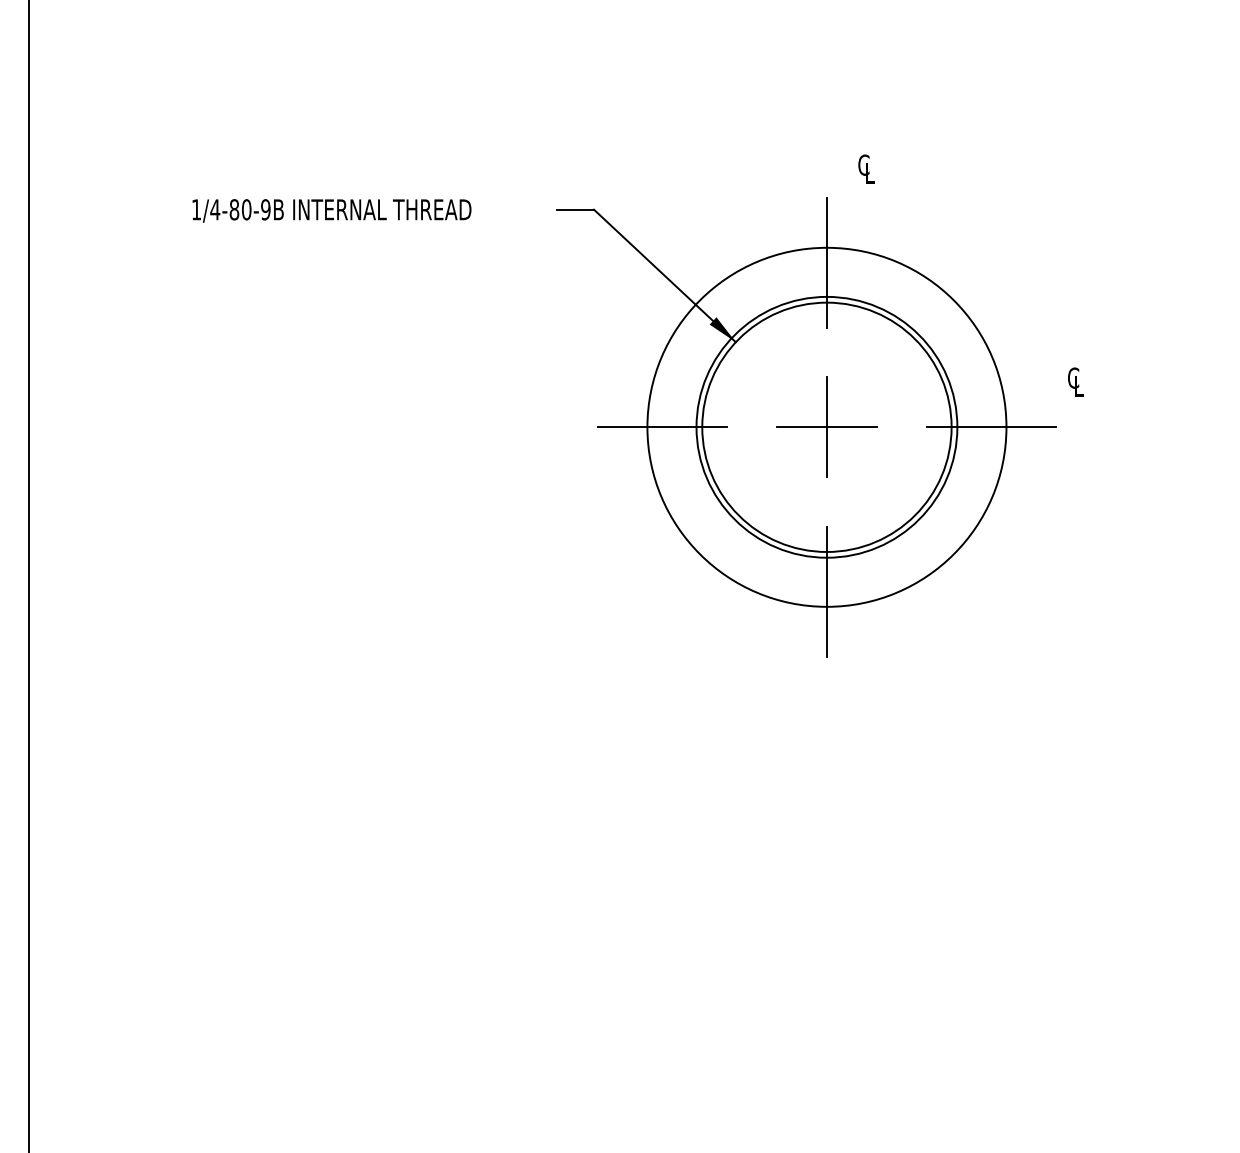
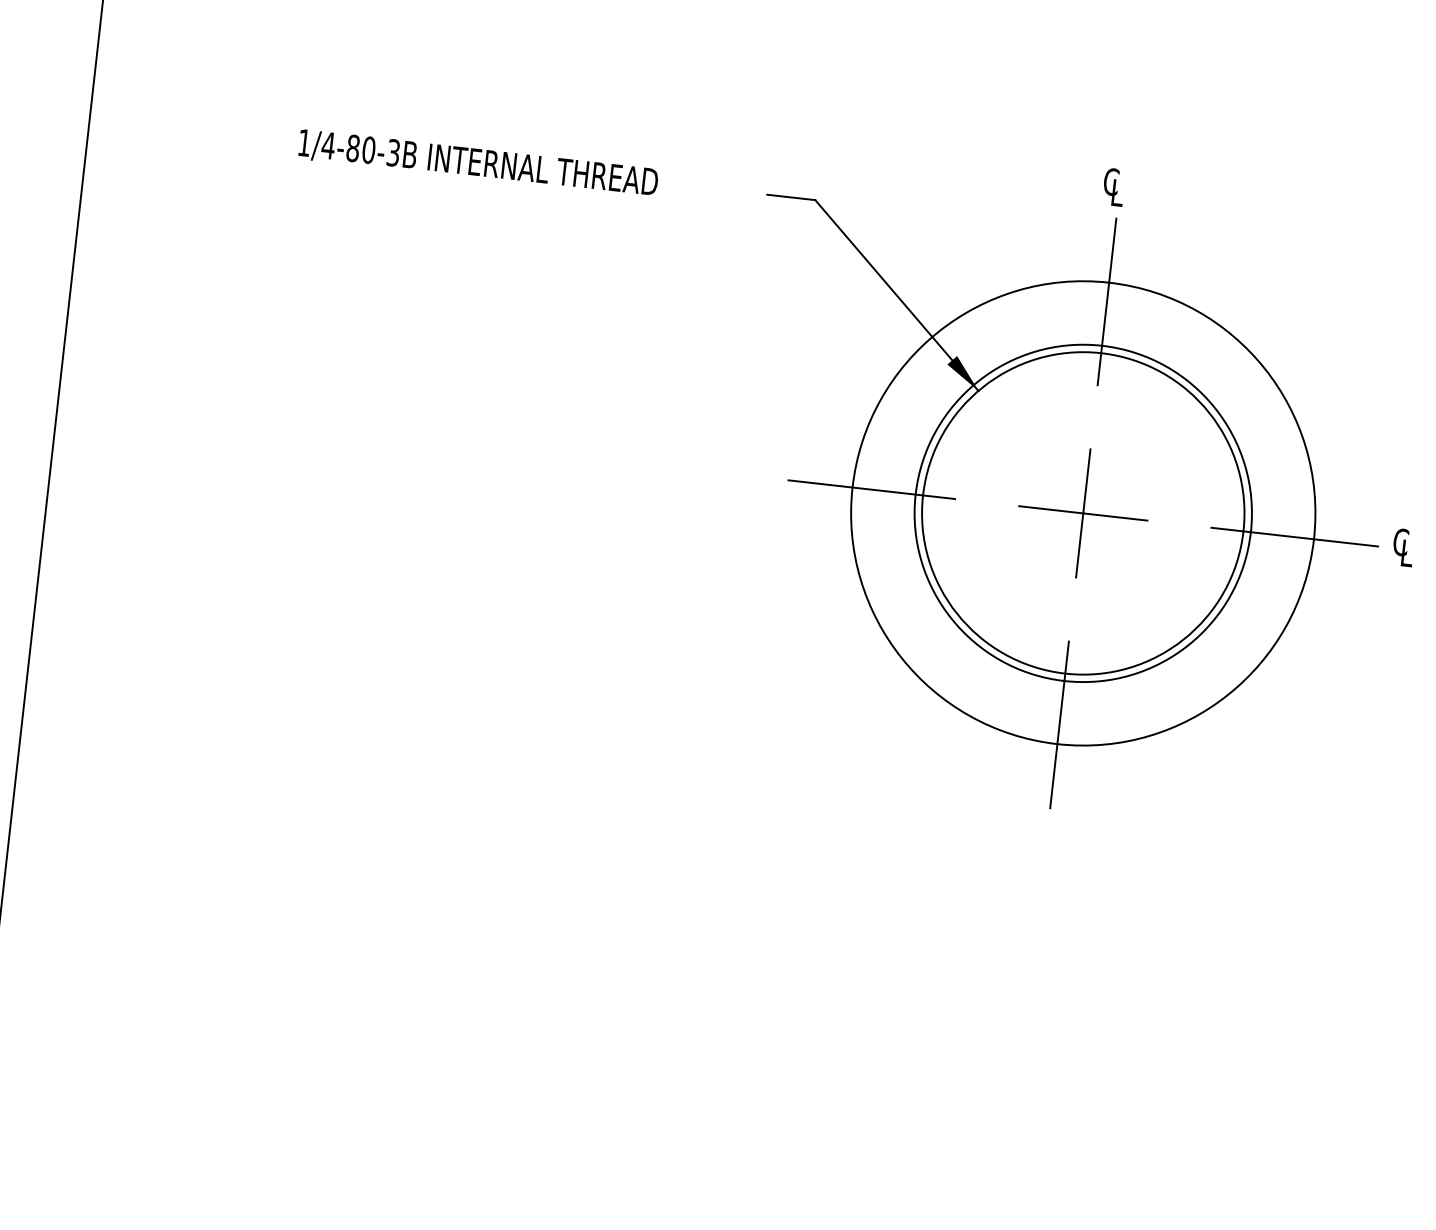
text: (866, 168) -> (1114, 186), moved
text: (265, 209) -> (393, 152), 1/4-80-9B -> 1/4-80-3B
text: (1075, 381) -> (1402, 546), moved

